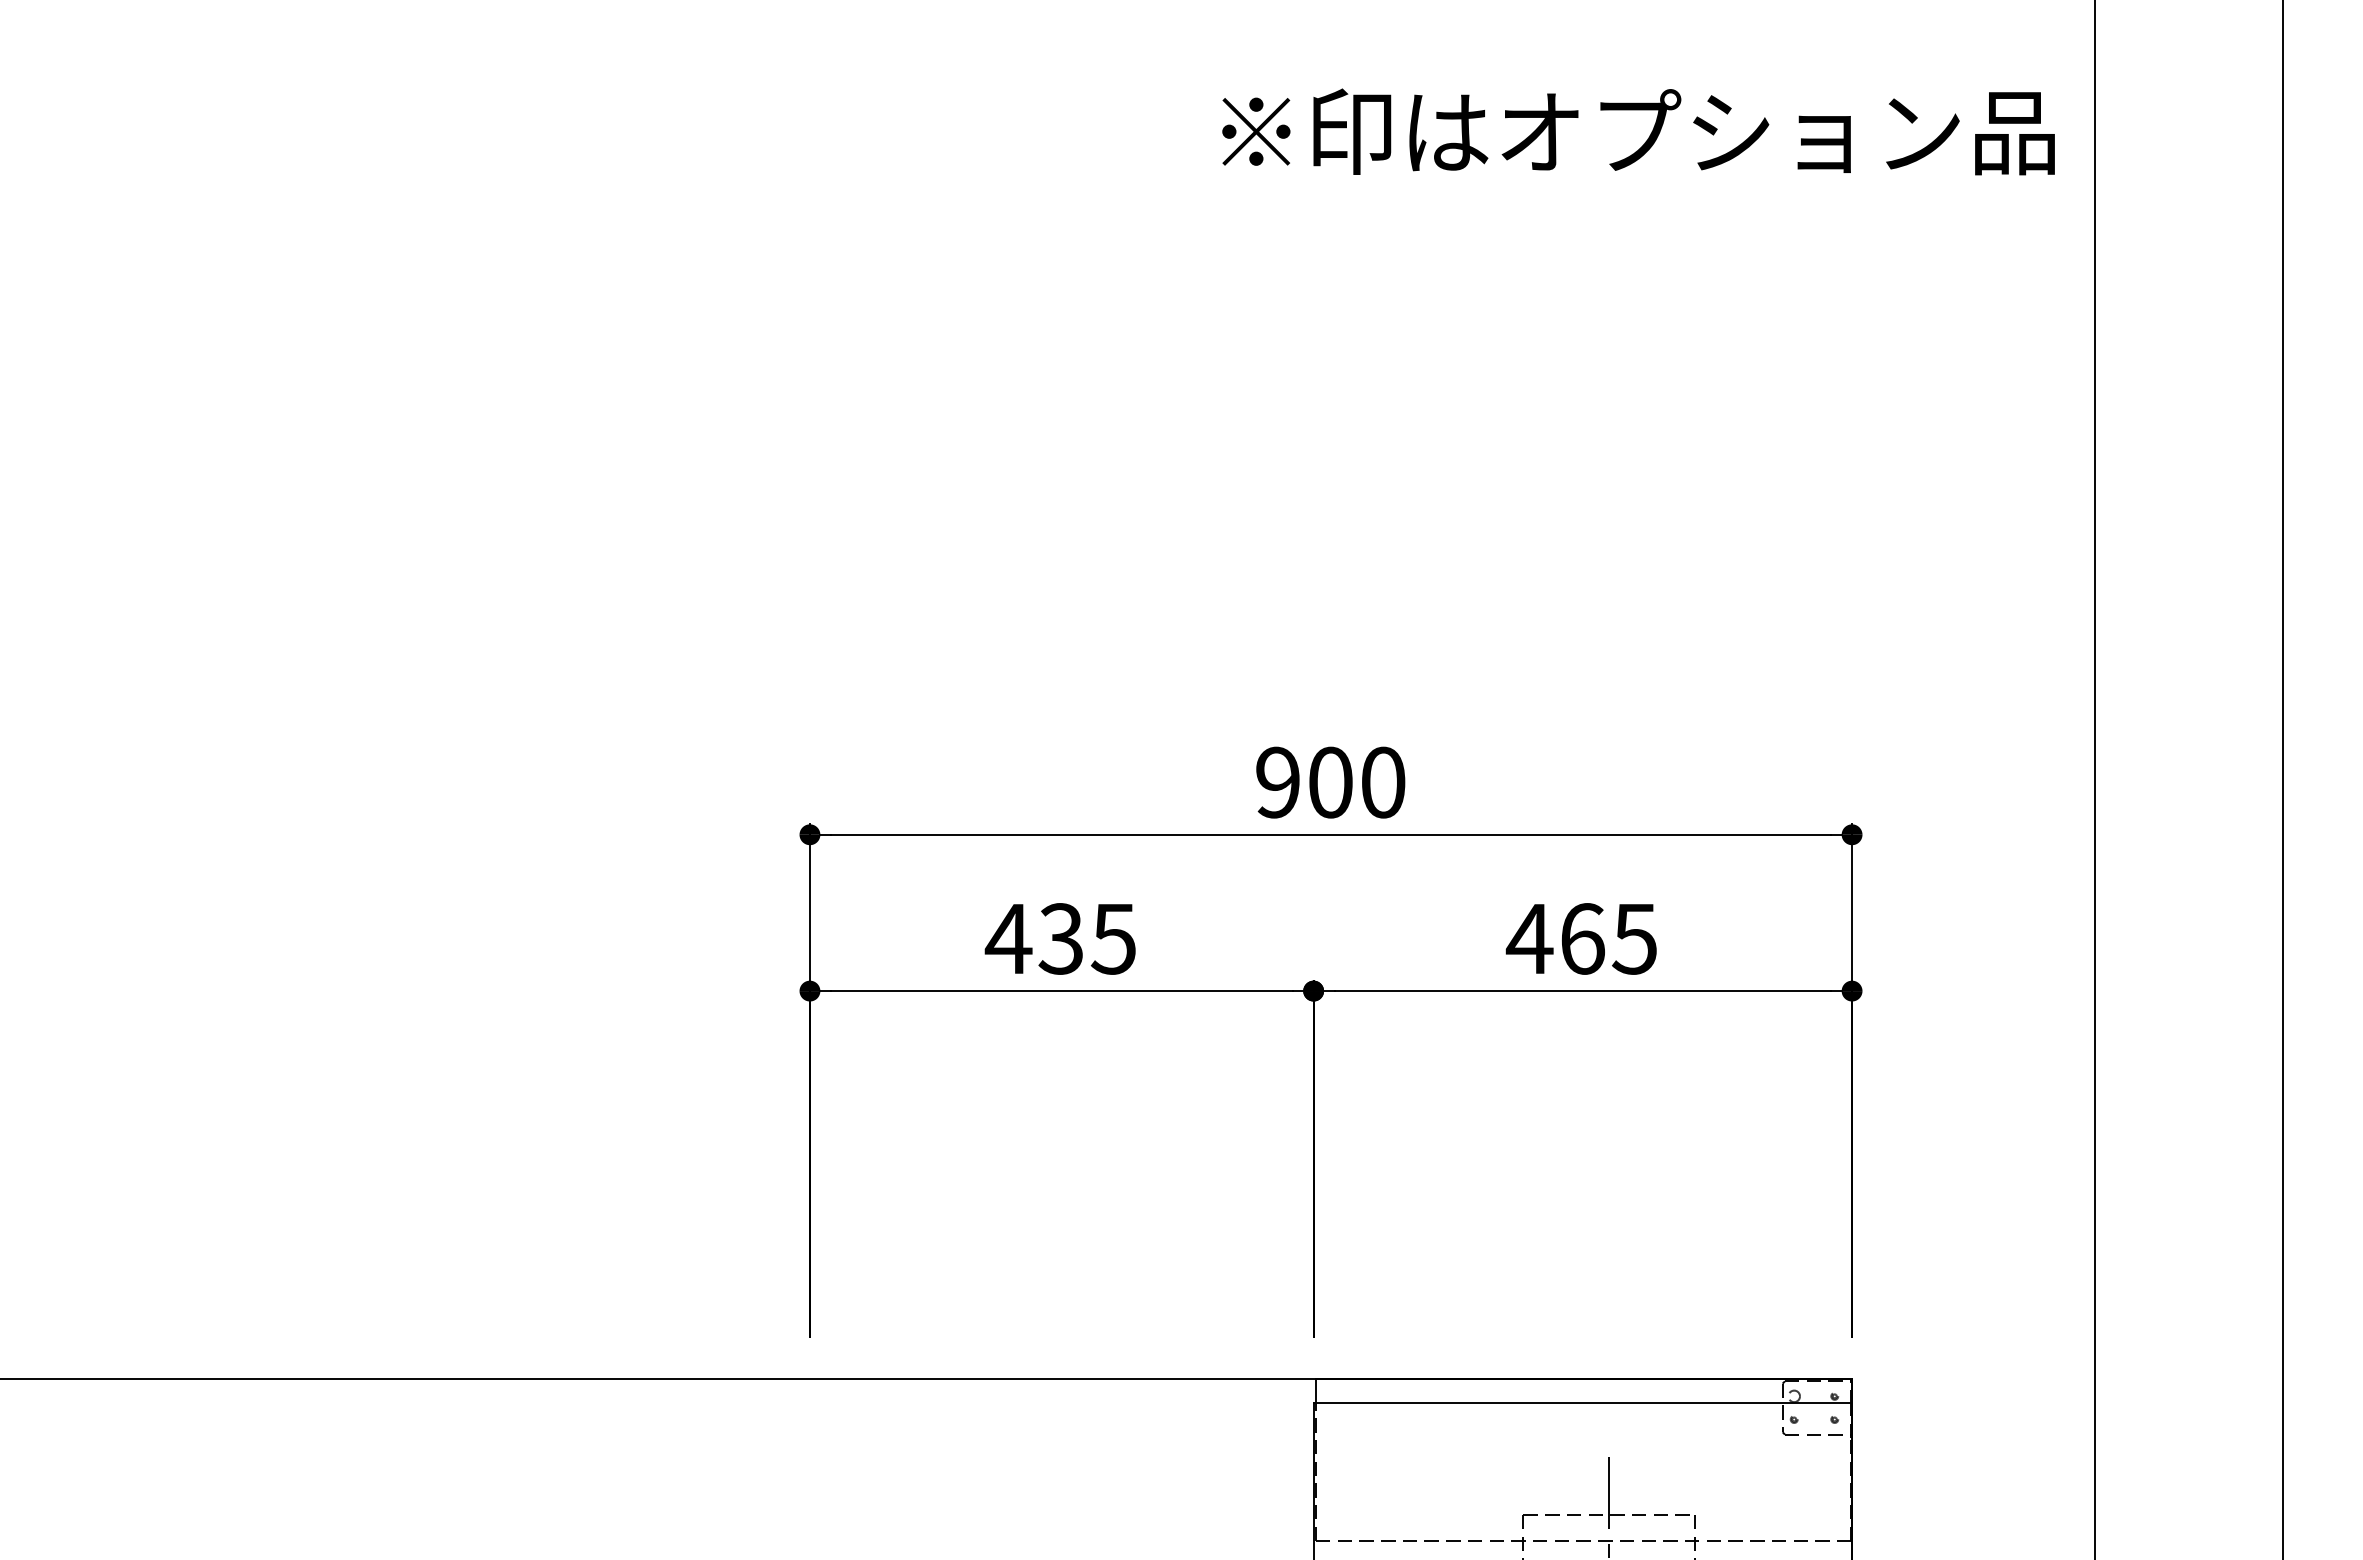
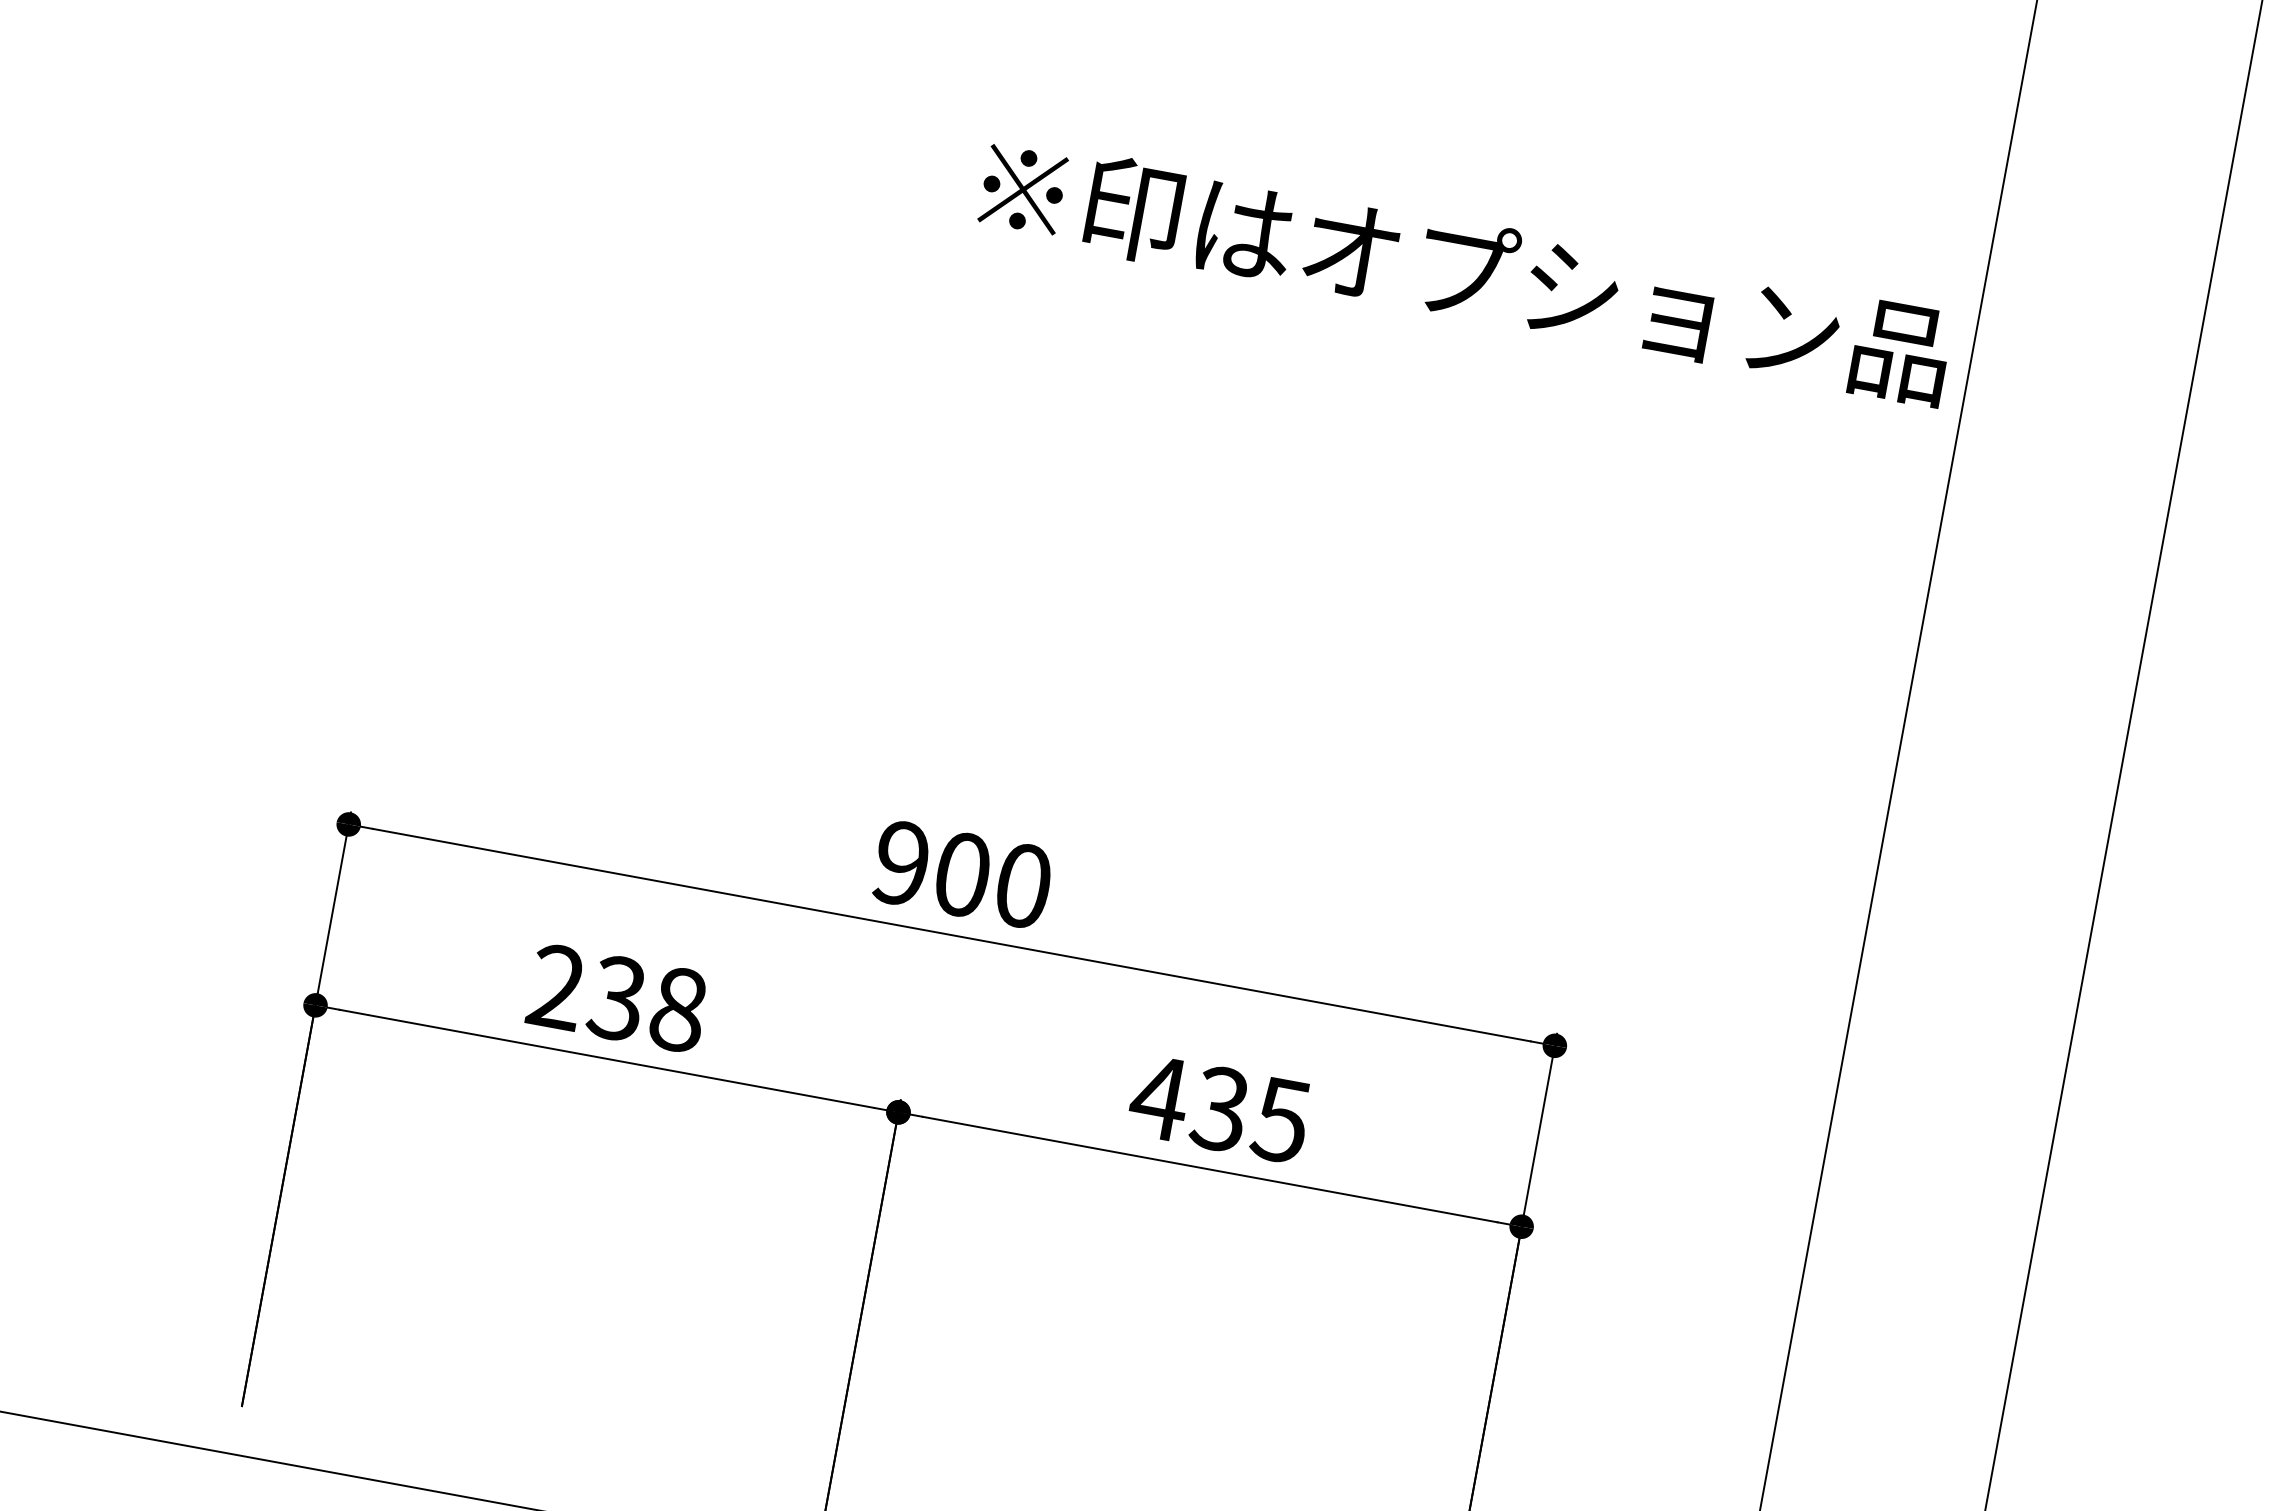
text: (1638, 131) -> (1465, 270), moved
text: (1060, 938) -> (616, 997), 435 -> 238
text: (1581, 938) -> (1219, 1108), 465 -> 435

